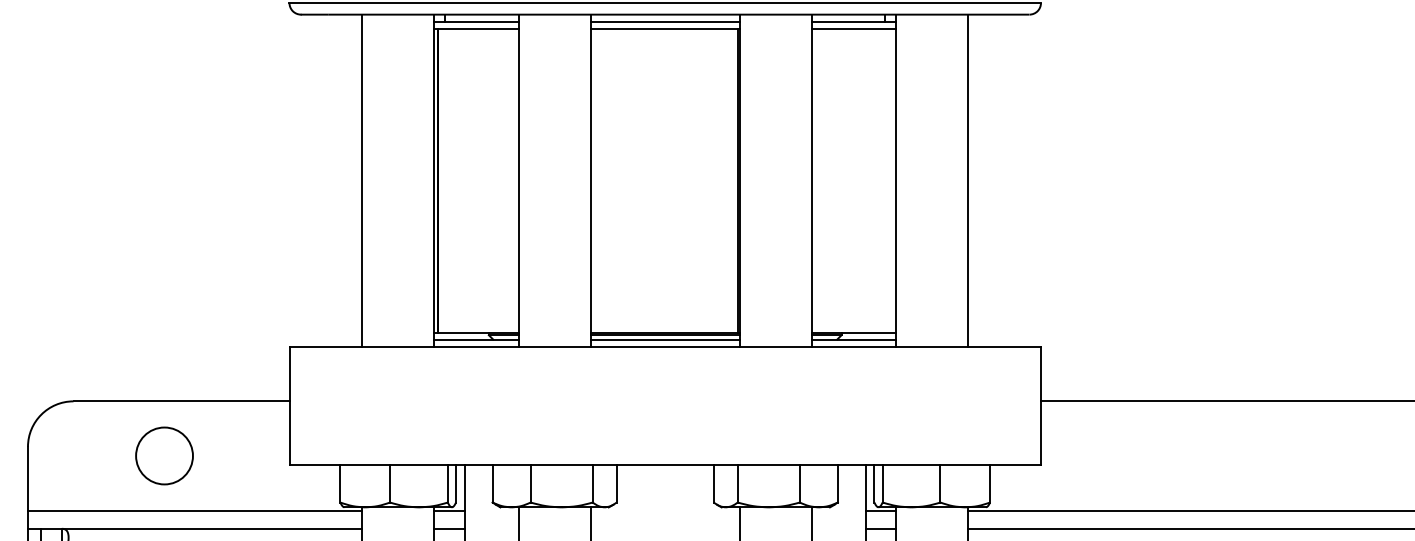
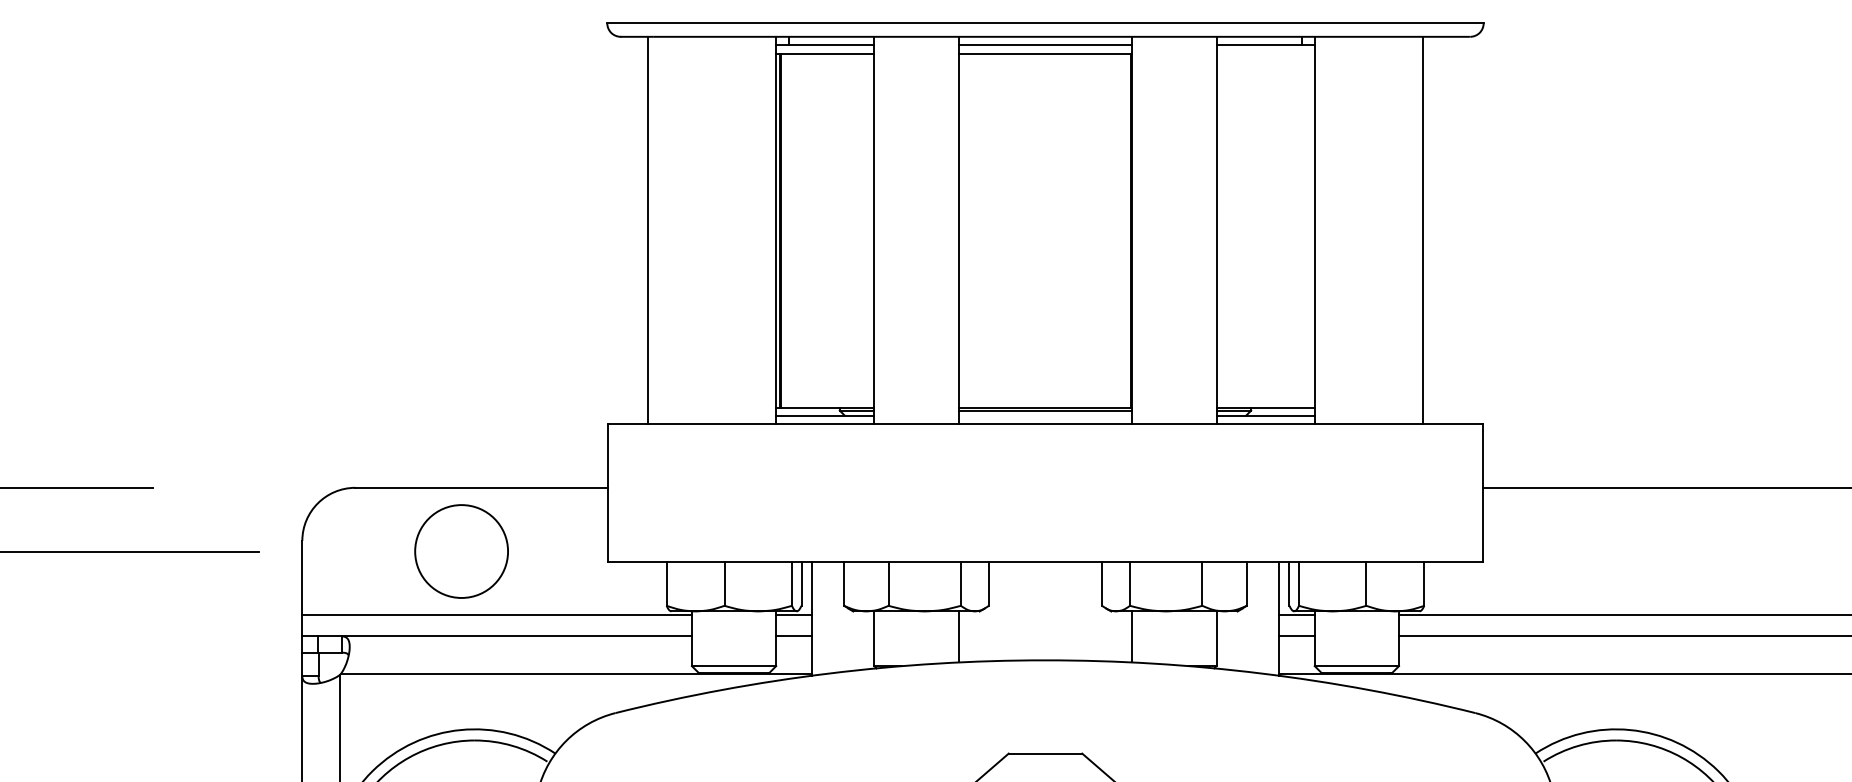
line: (853, 28) -> (1265, 53), removed
line: (361, 180) -> (647, 230), moved
line: (968, 180) -> (1423, 230), moved
line: (665, 339) -> (1045, 415), removed
circle: (164, 455) -> (461, 551), size x1.4

